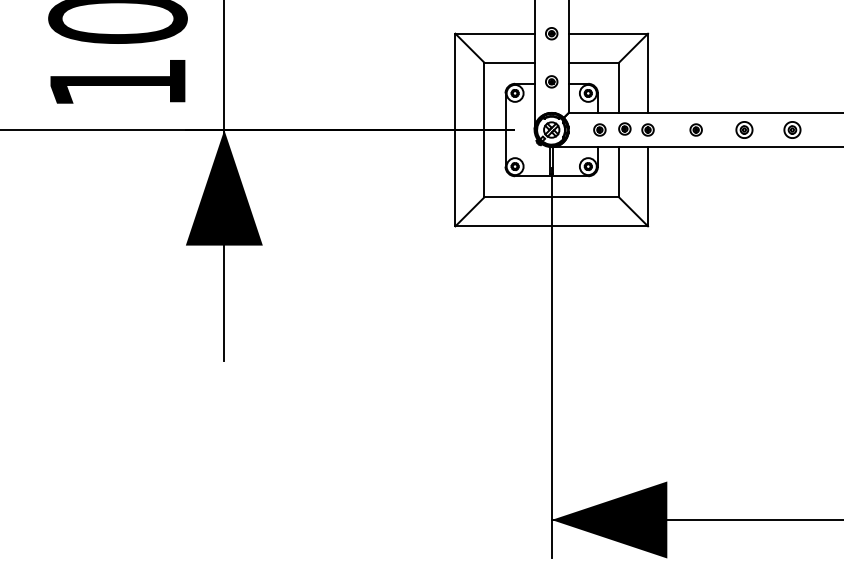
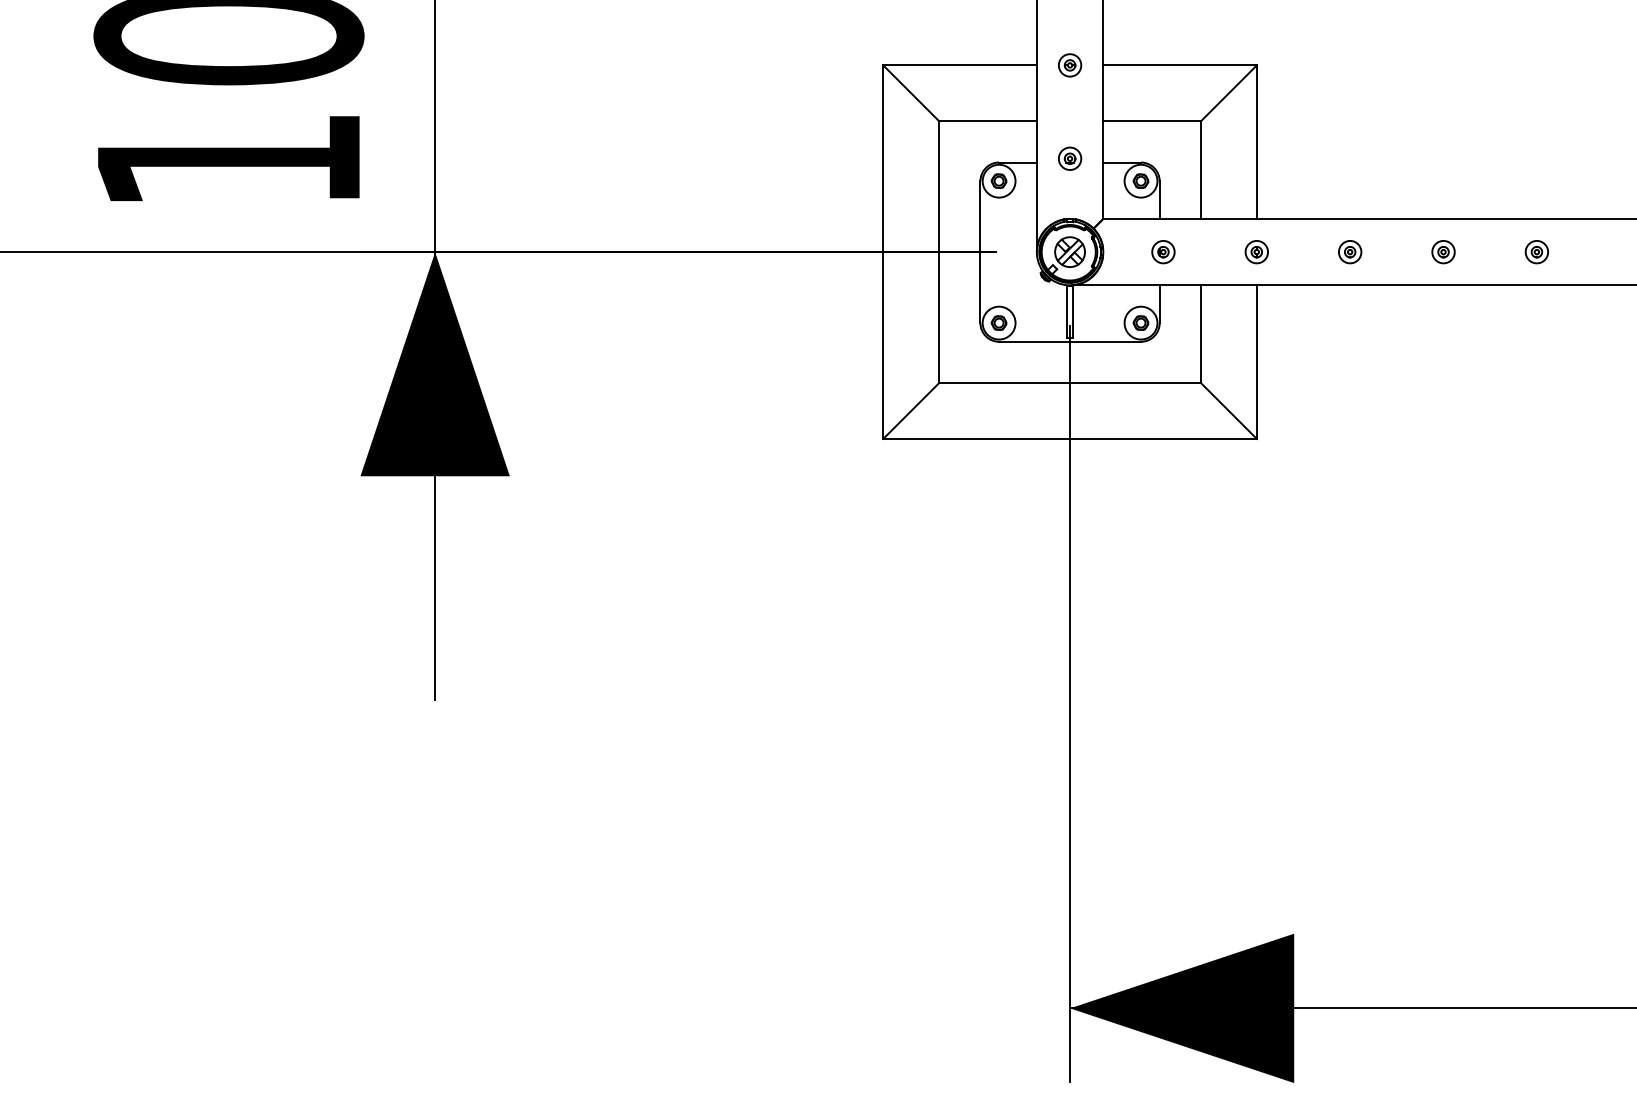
part: (624, 128) -> (1211, 249), removed
part: (743, 129) -> (1441, 251), size x0.71
part: (792, 129) -> (1536, 251), size x0.71

